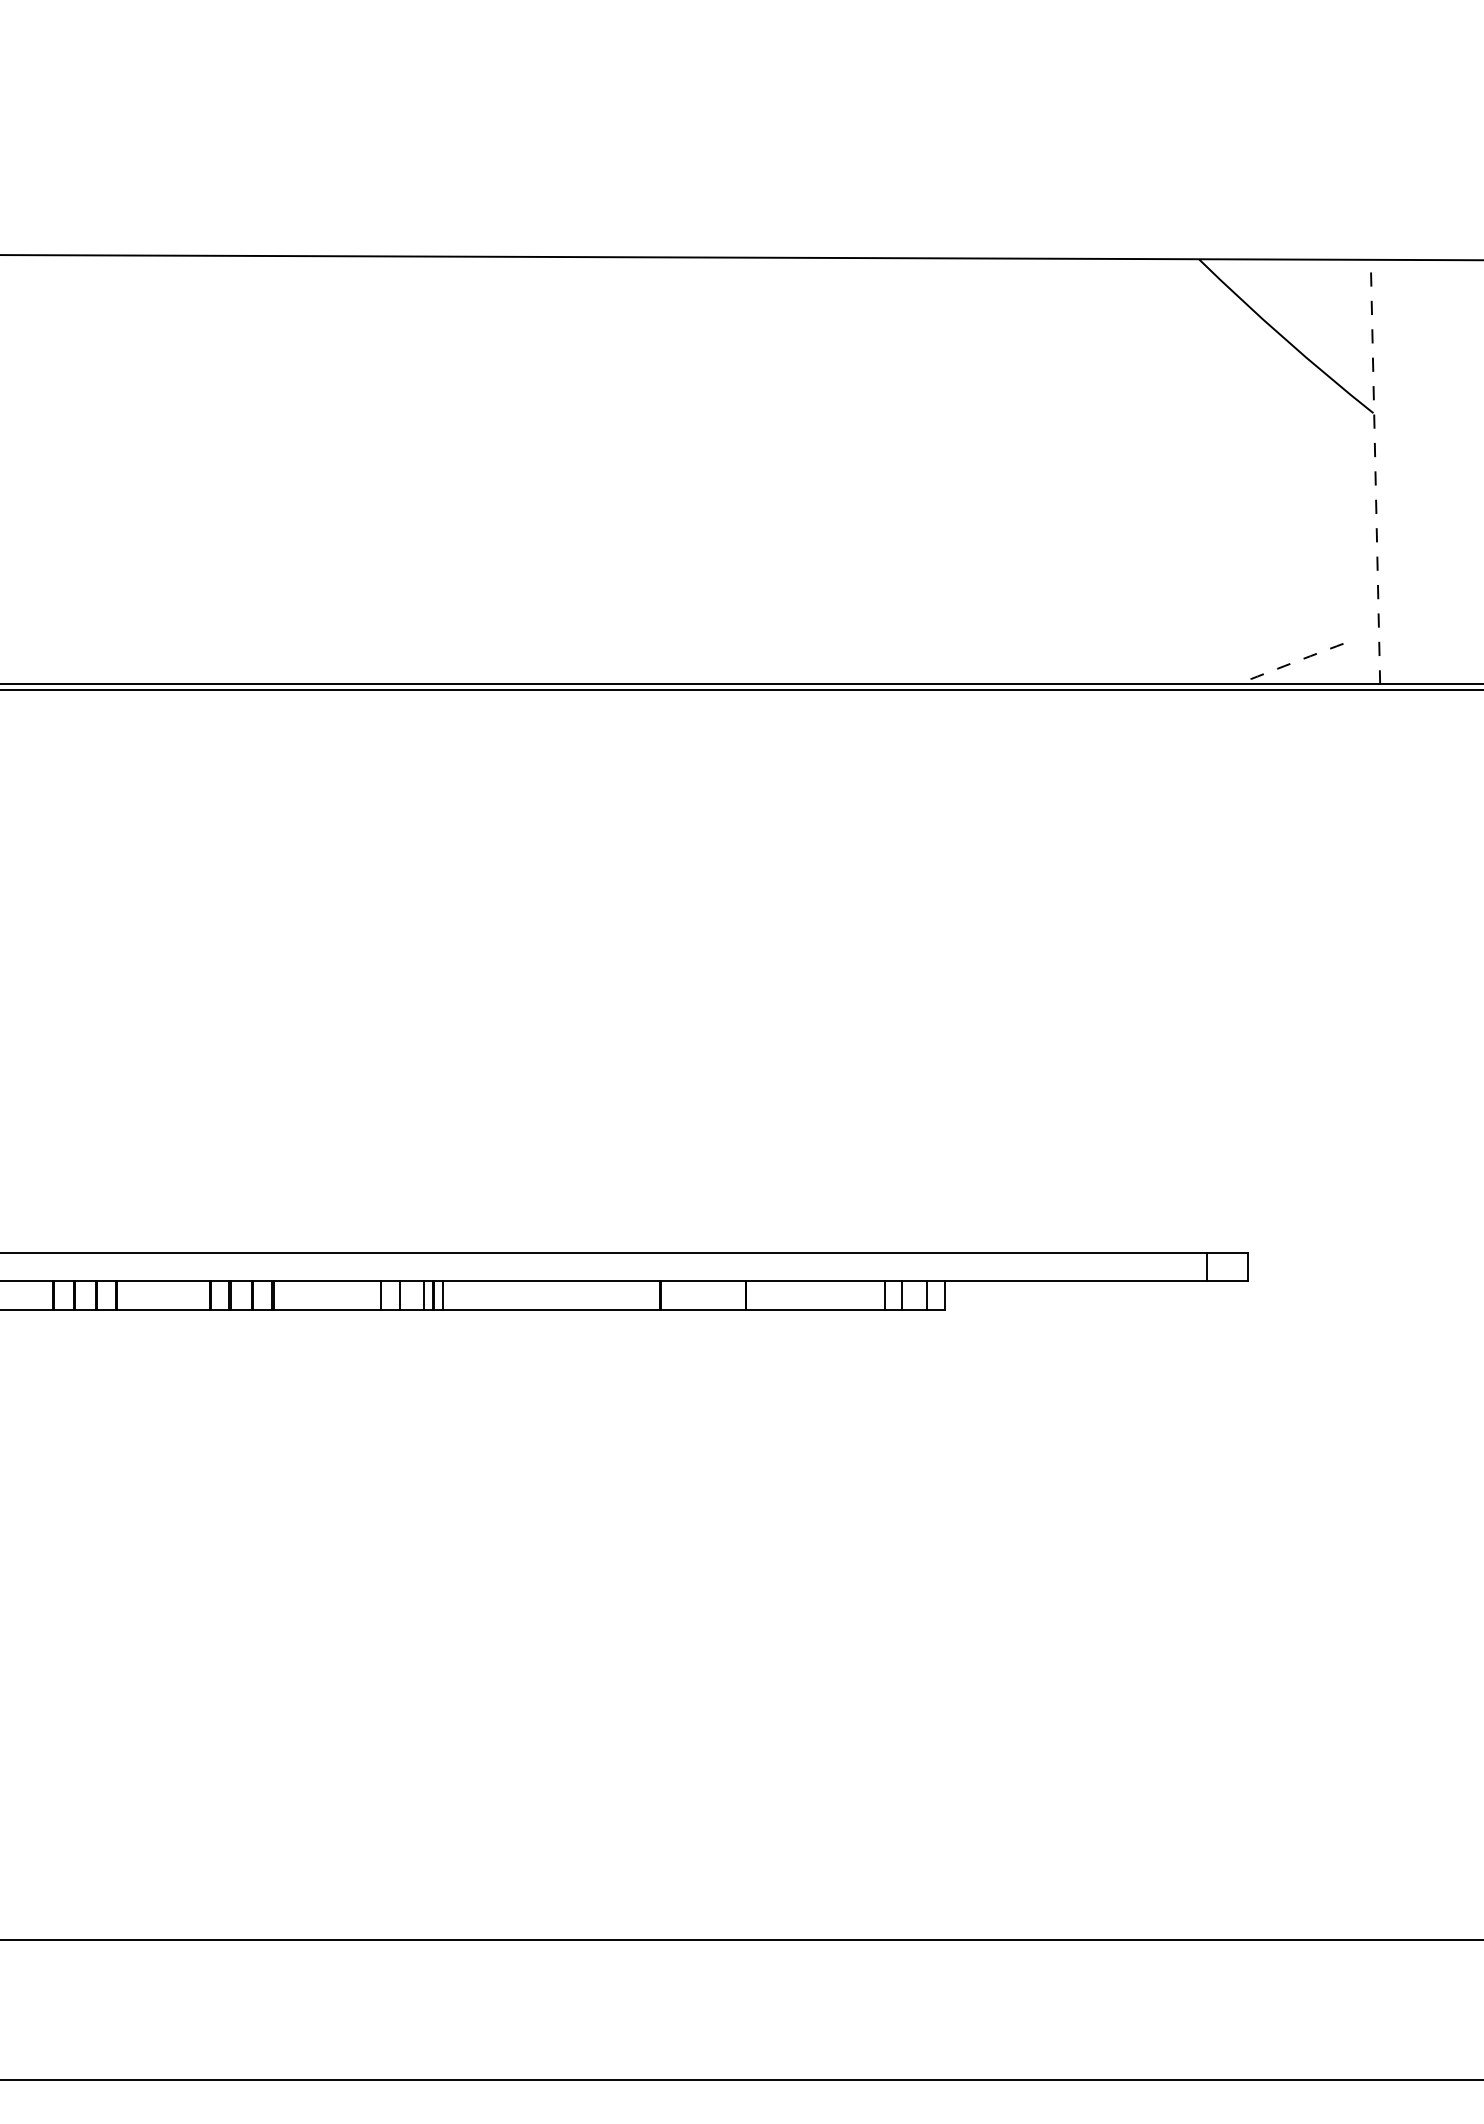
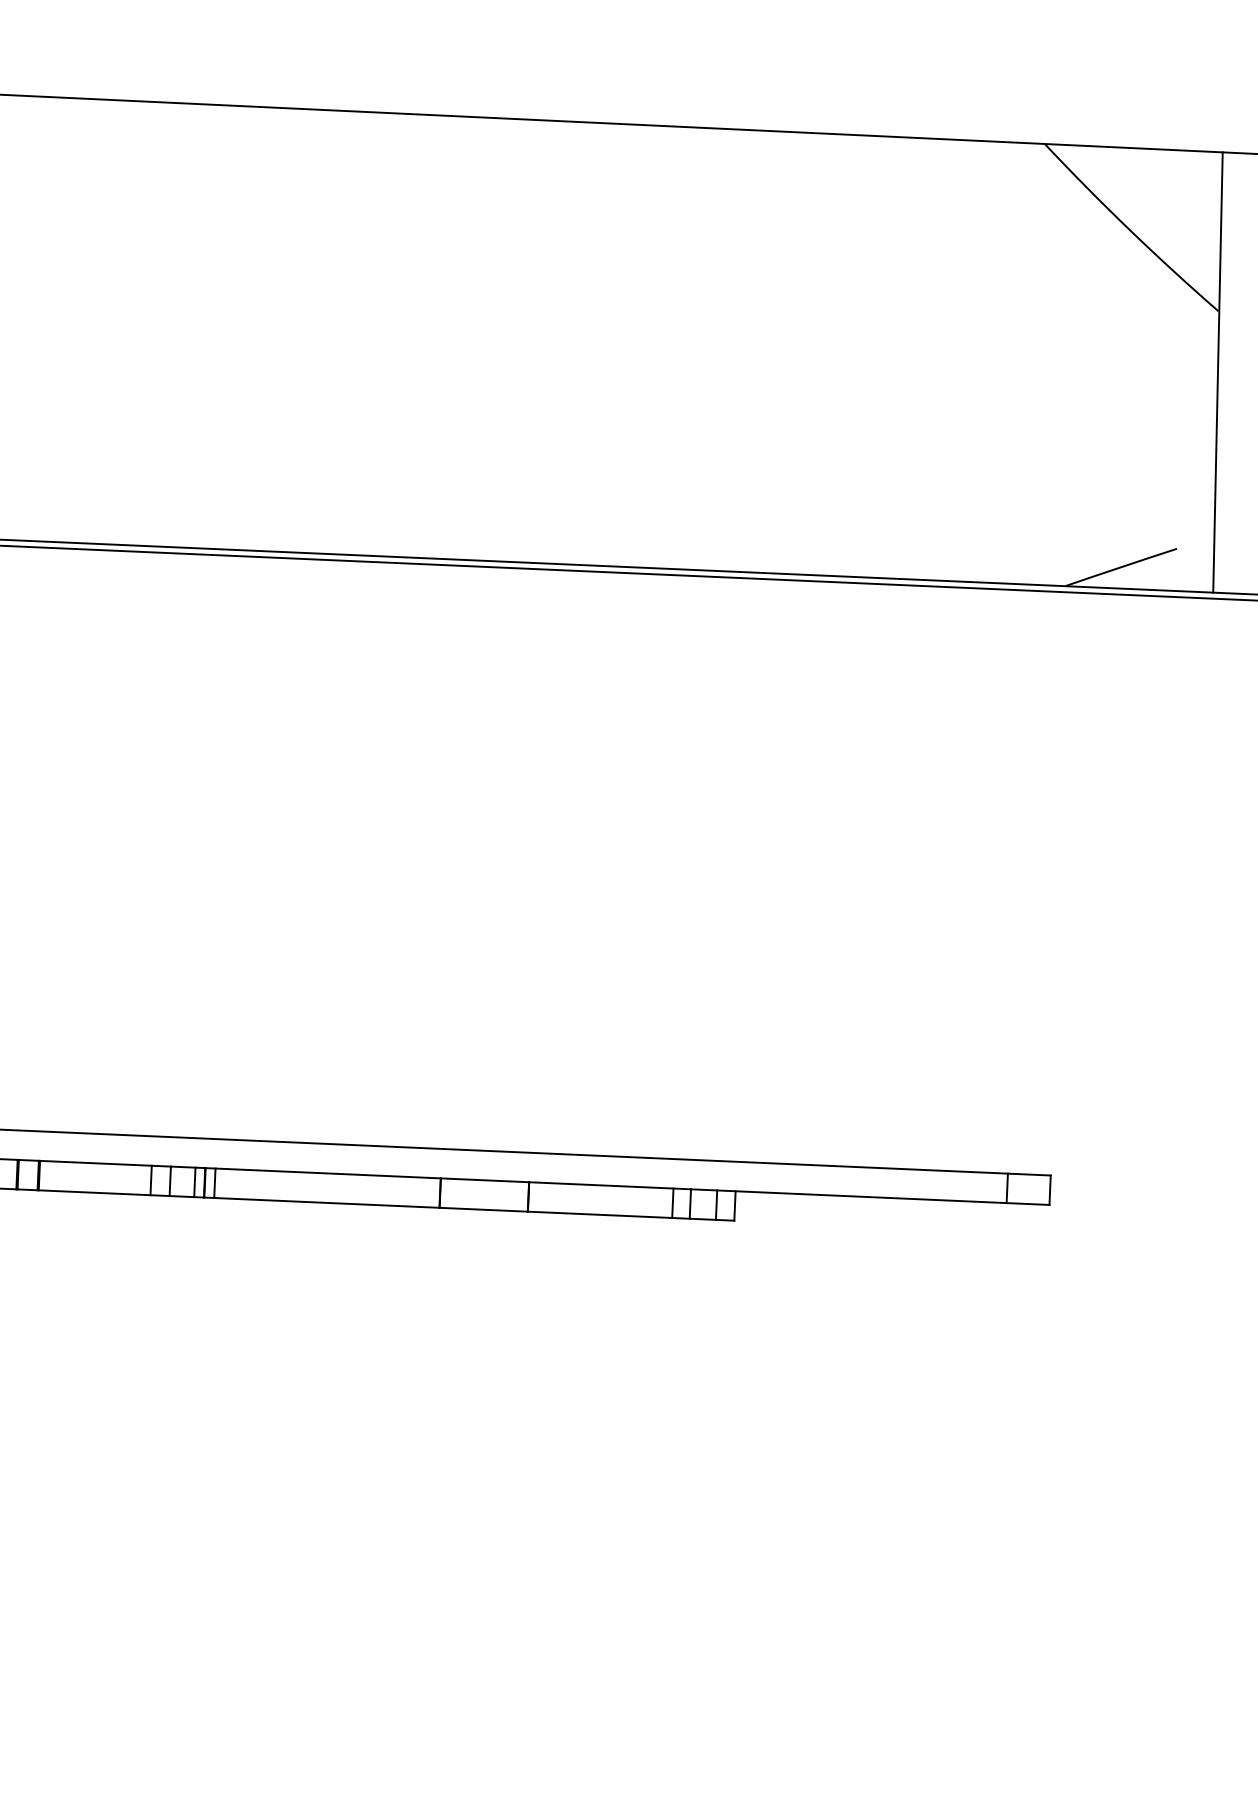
line: (1375, 471) -> (1218, 371), dashed -> solid
arc: (1290, 663) -> (1121, 566), dashed -> solid

